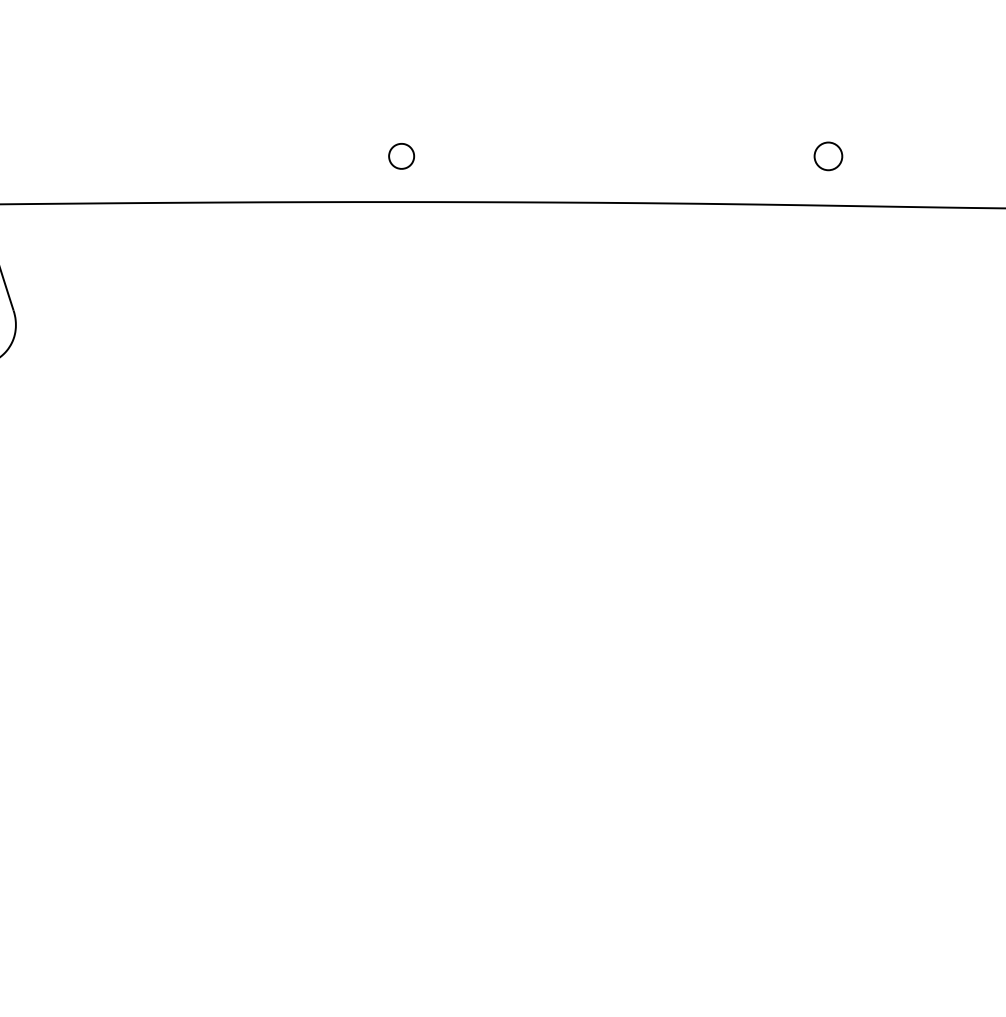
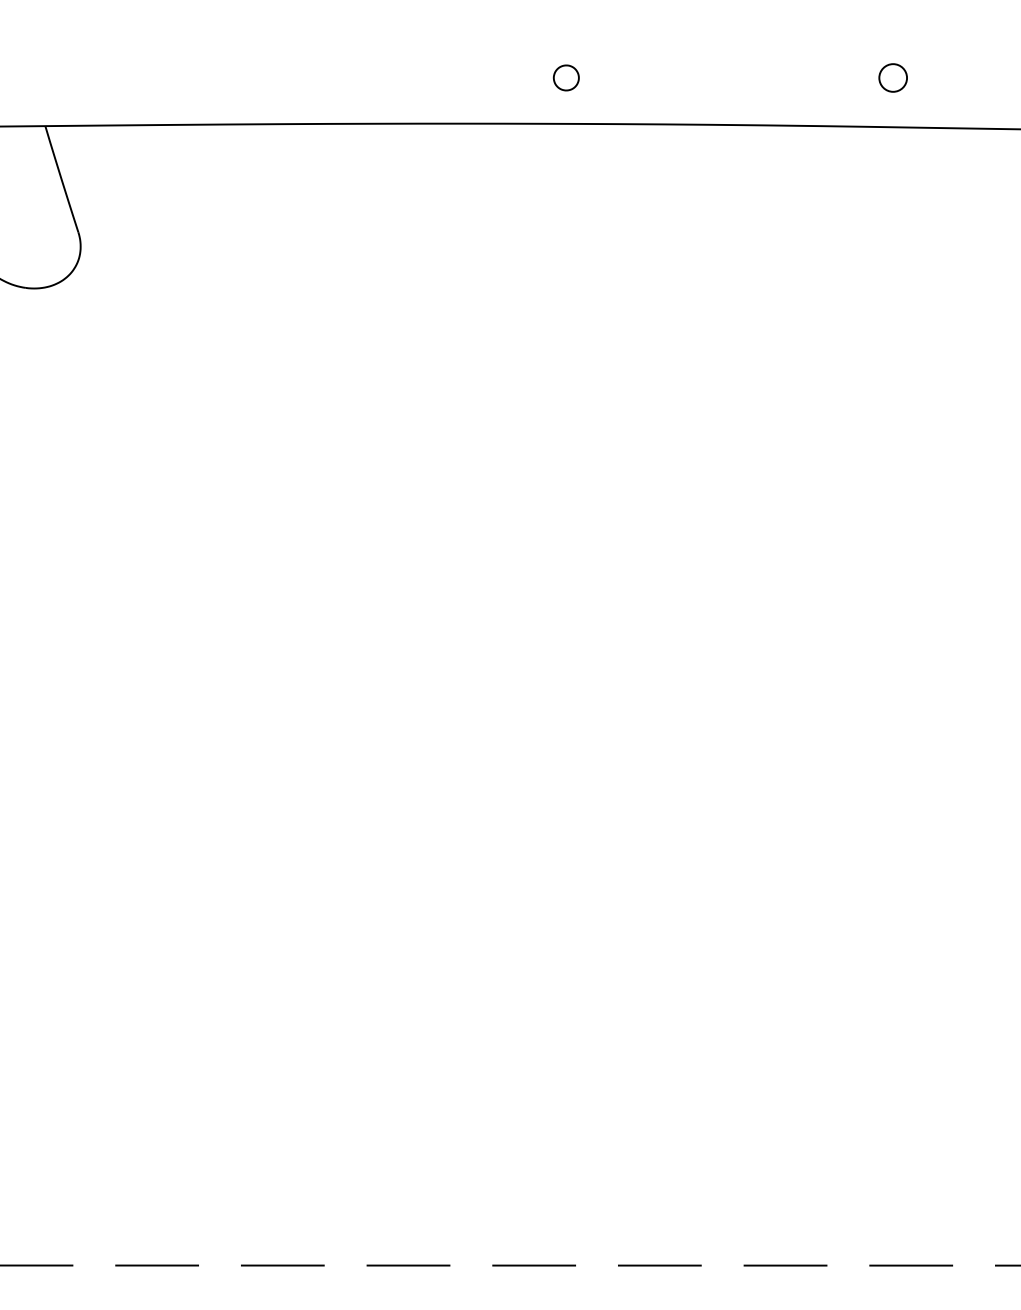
part: (400, 155) -> (565, 77), moved

